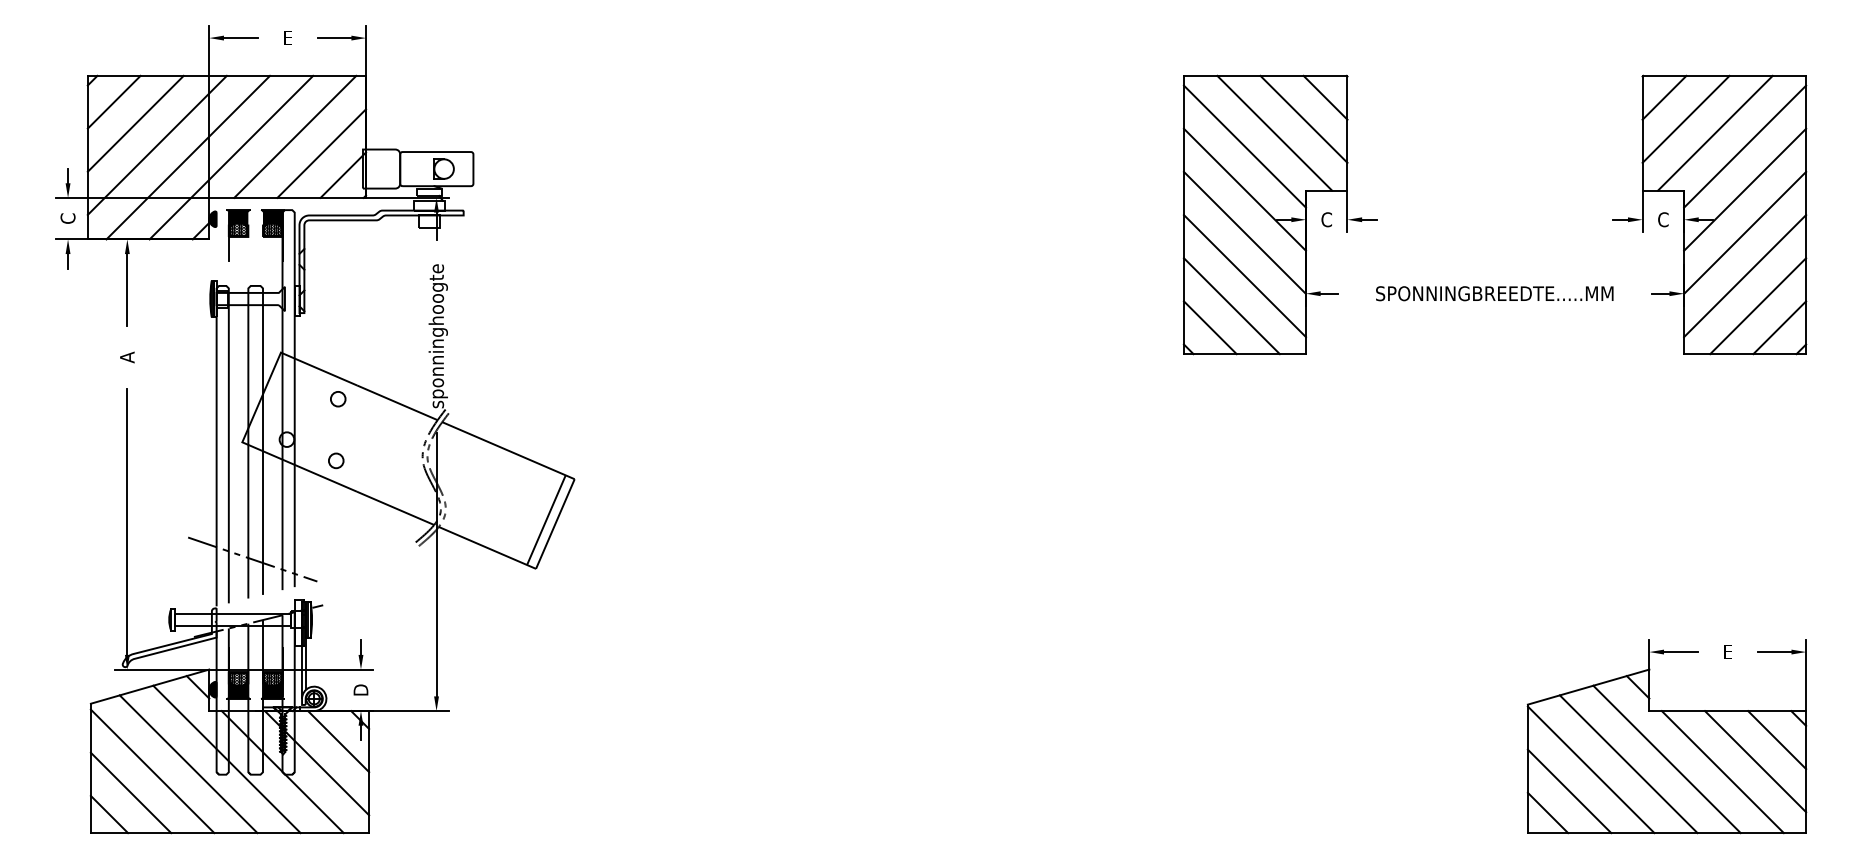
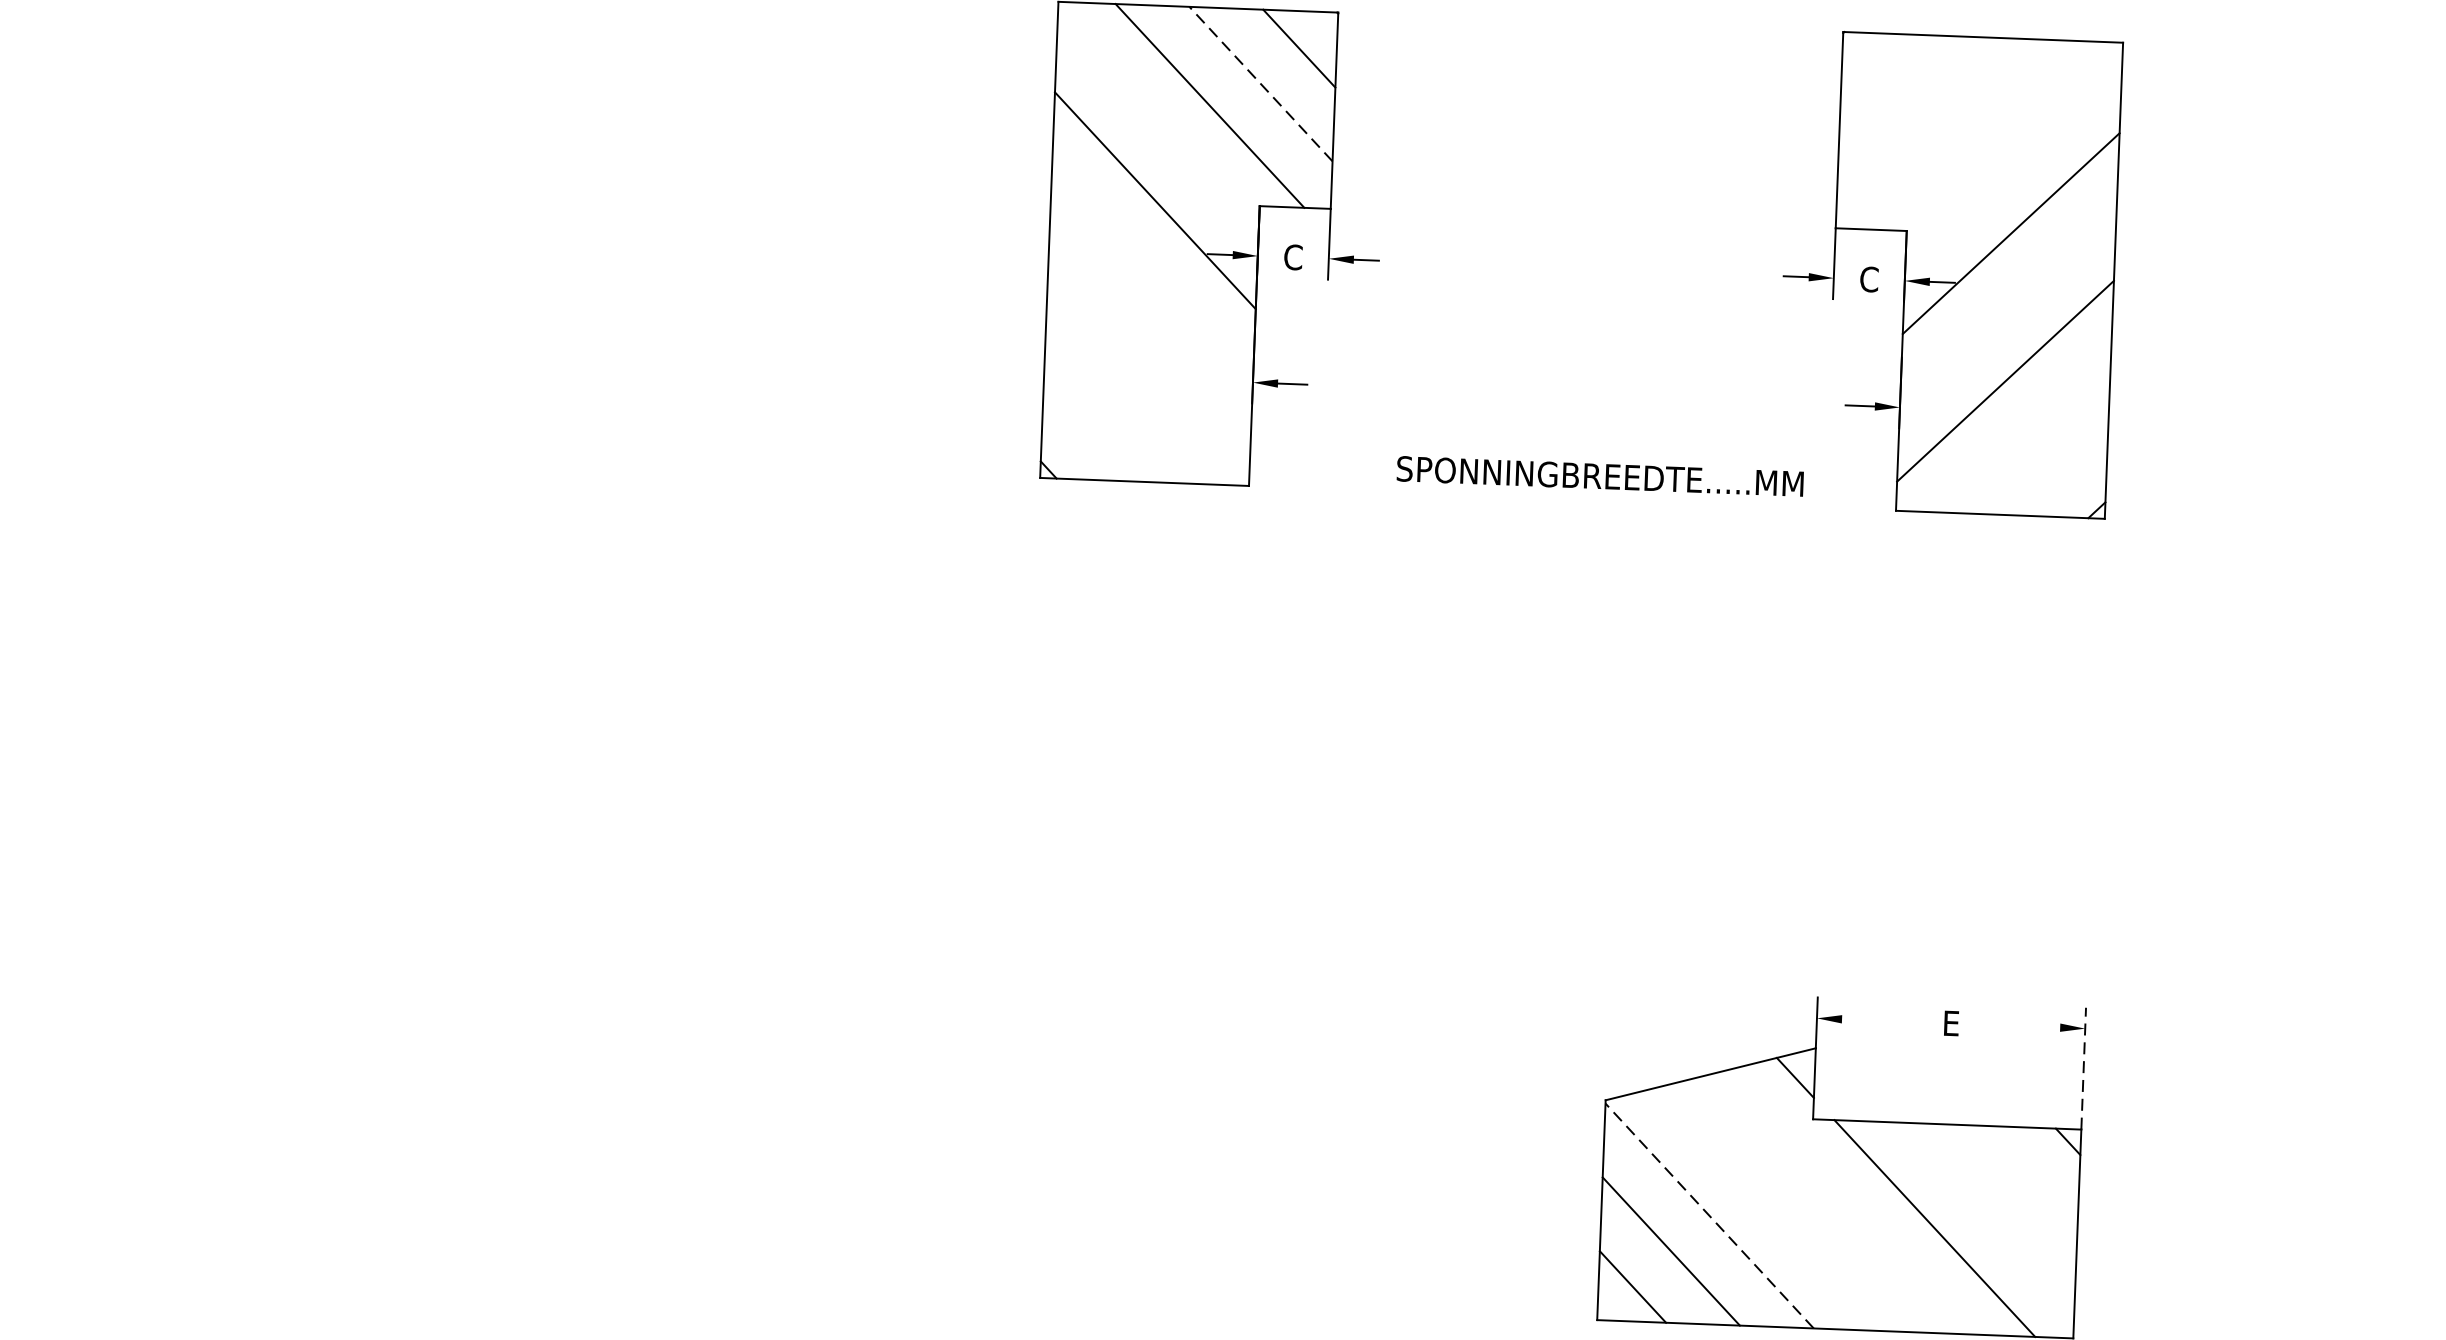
line: (1664, 97) -> (1879, 70), removed
line: (1685, 118) -> (1913, 107), removed
line: (1303, 119) -> (1260, 84), solid -> dashed
line: (1715, 132) -> (1964, 133), removed
line: (1244, 146) -> (1157, 126), removed
line: (1745, 146) -> (2014, 159), removed
line: (1244, 232) -> (1151, 273), removed
line: (1745, 232) -> (2009, 306), removed
line: (1244, 276) -> (1148, 349), removed
text: (1494, 293) -> (1599, 476), moved
line: (1231, 306) -> (1124, 399), removed
line: (1758, 306) -> (2026, 434), removed
line: (1209, 327) -> (1085, 434), removed
line: (1779, 327) -> (2060, 471), removed
line: (1680, 652) -> (1870, 1021), removed
line: (1774, 652) -> (2031, 1027), removed
line: (1806, 675) -> (2084, 1068), solid -> dashed
line: (1777, 740) -> (2030, 1178), removed
line: (1666, 759) -> (1839, 1203), removed
line: (1755, 761) -> (1991, 1212), removed
line: (1628, 764) -> (1773, 1209), removed
line: (1590, 769) -> (1708, 1215), solid -> dashed

